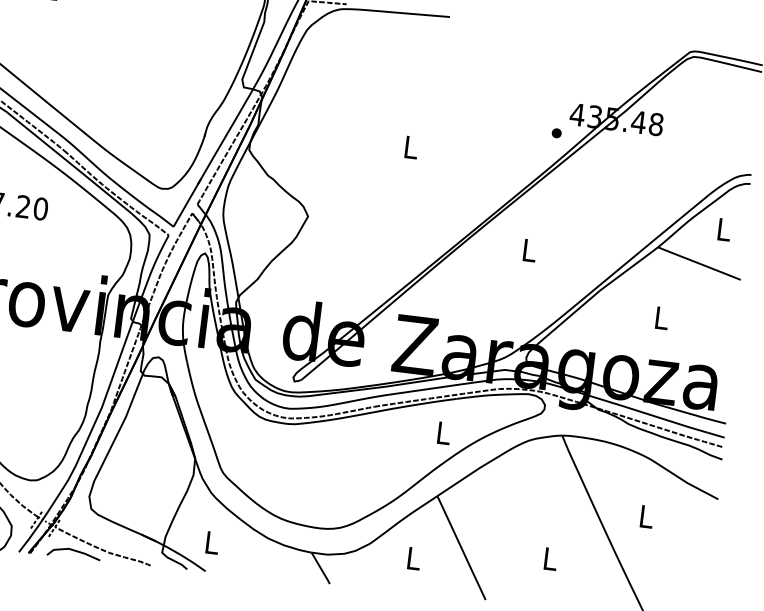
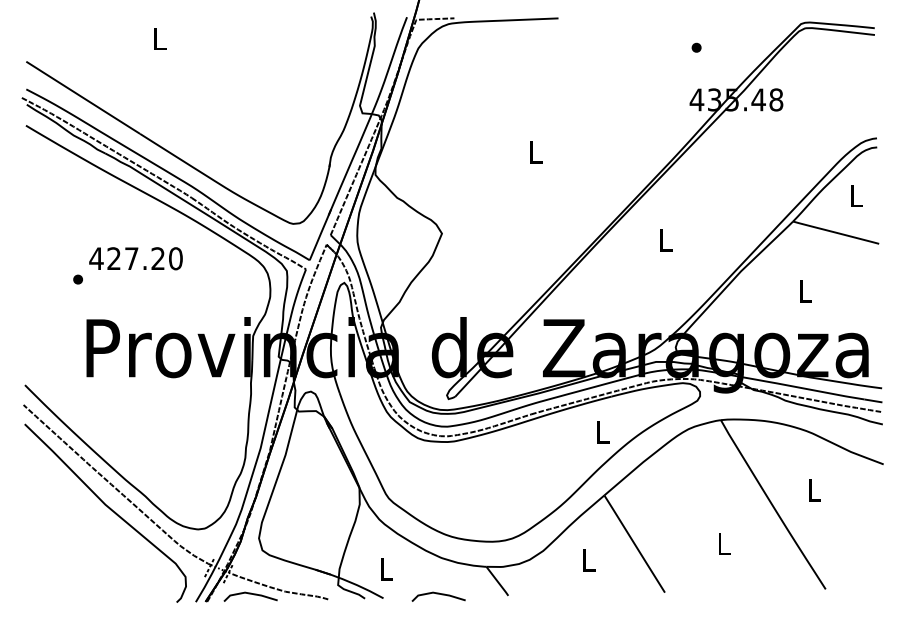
part: (556, 133) -> (696, 47), moved
line: (260, 574) -> (438, 594), added

